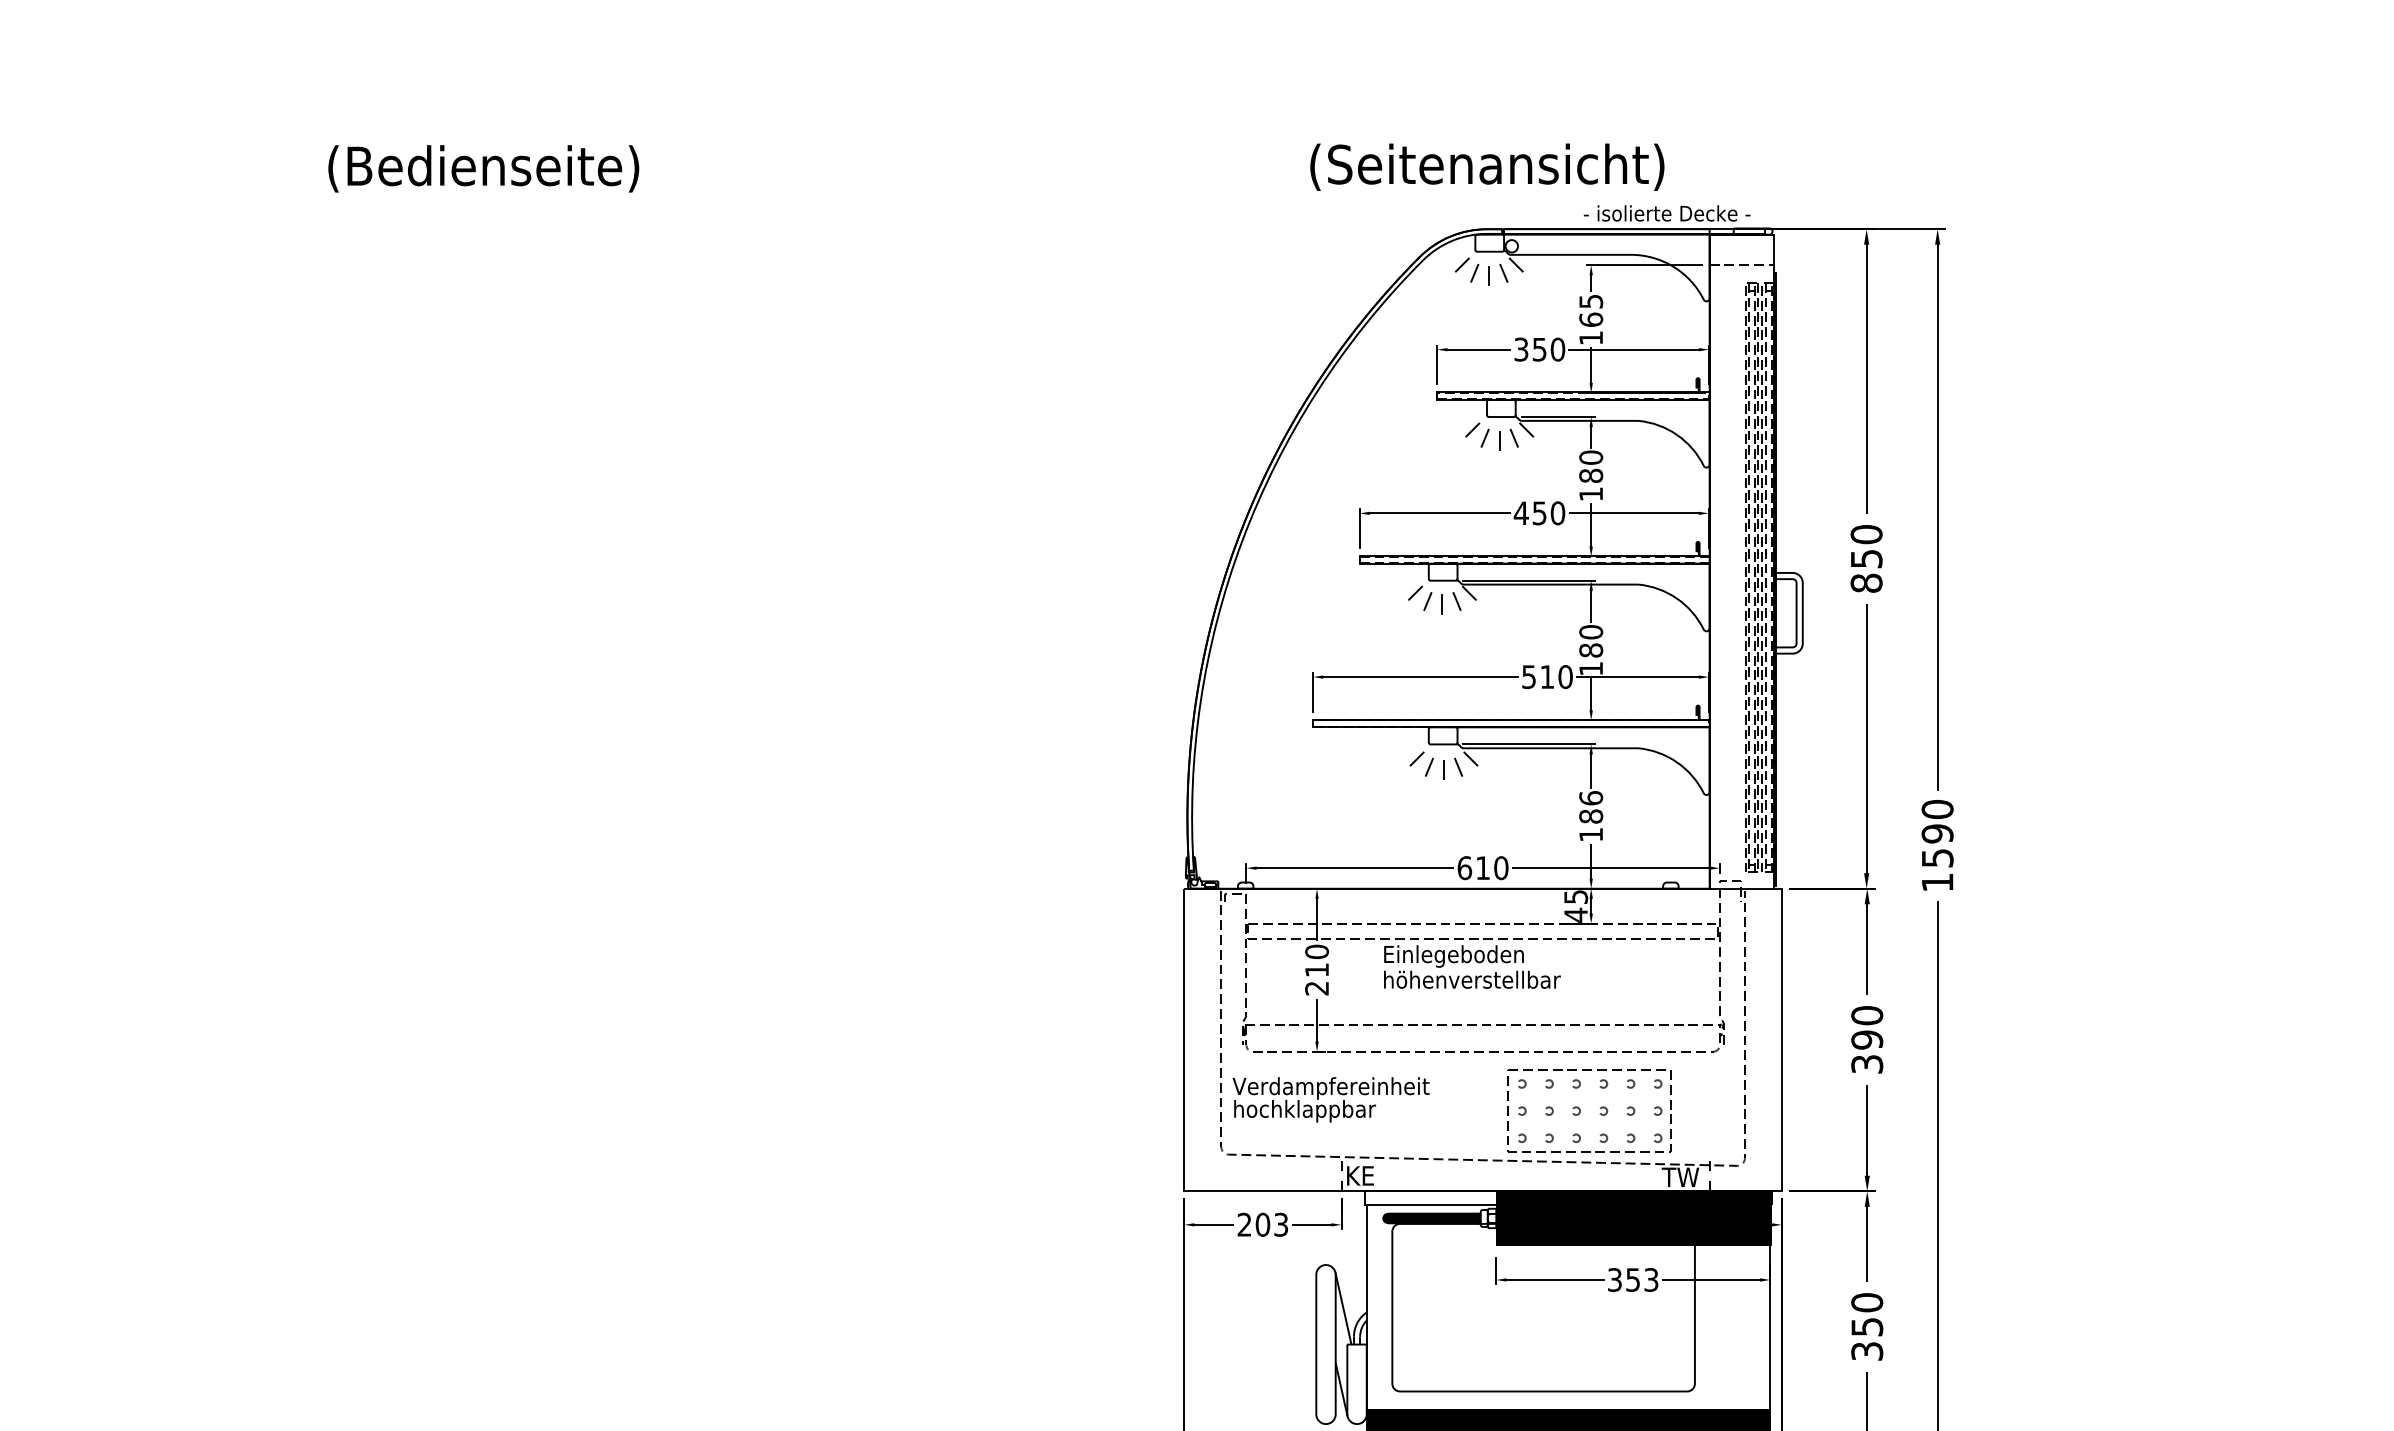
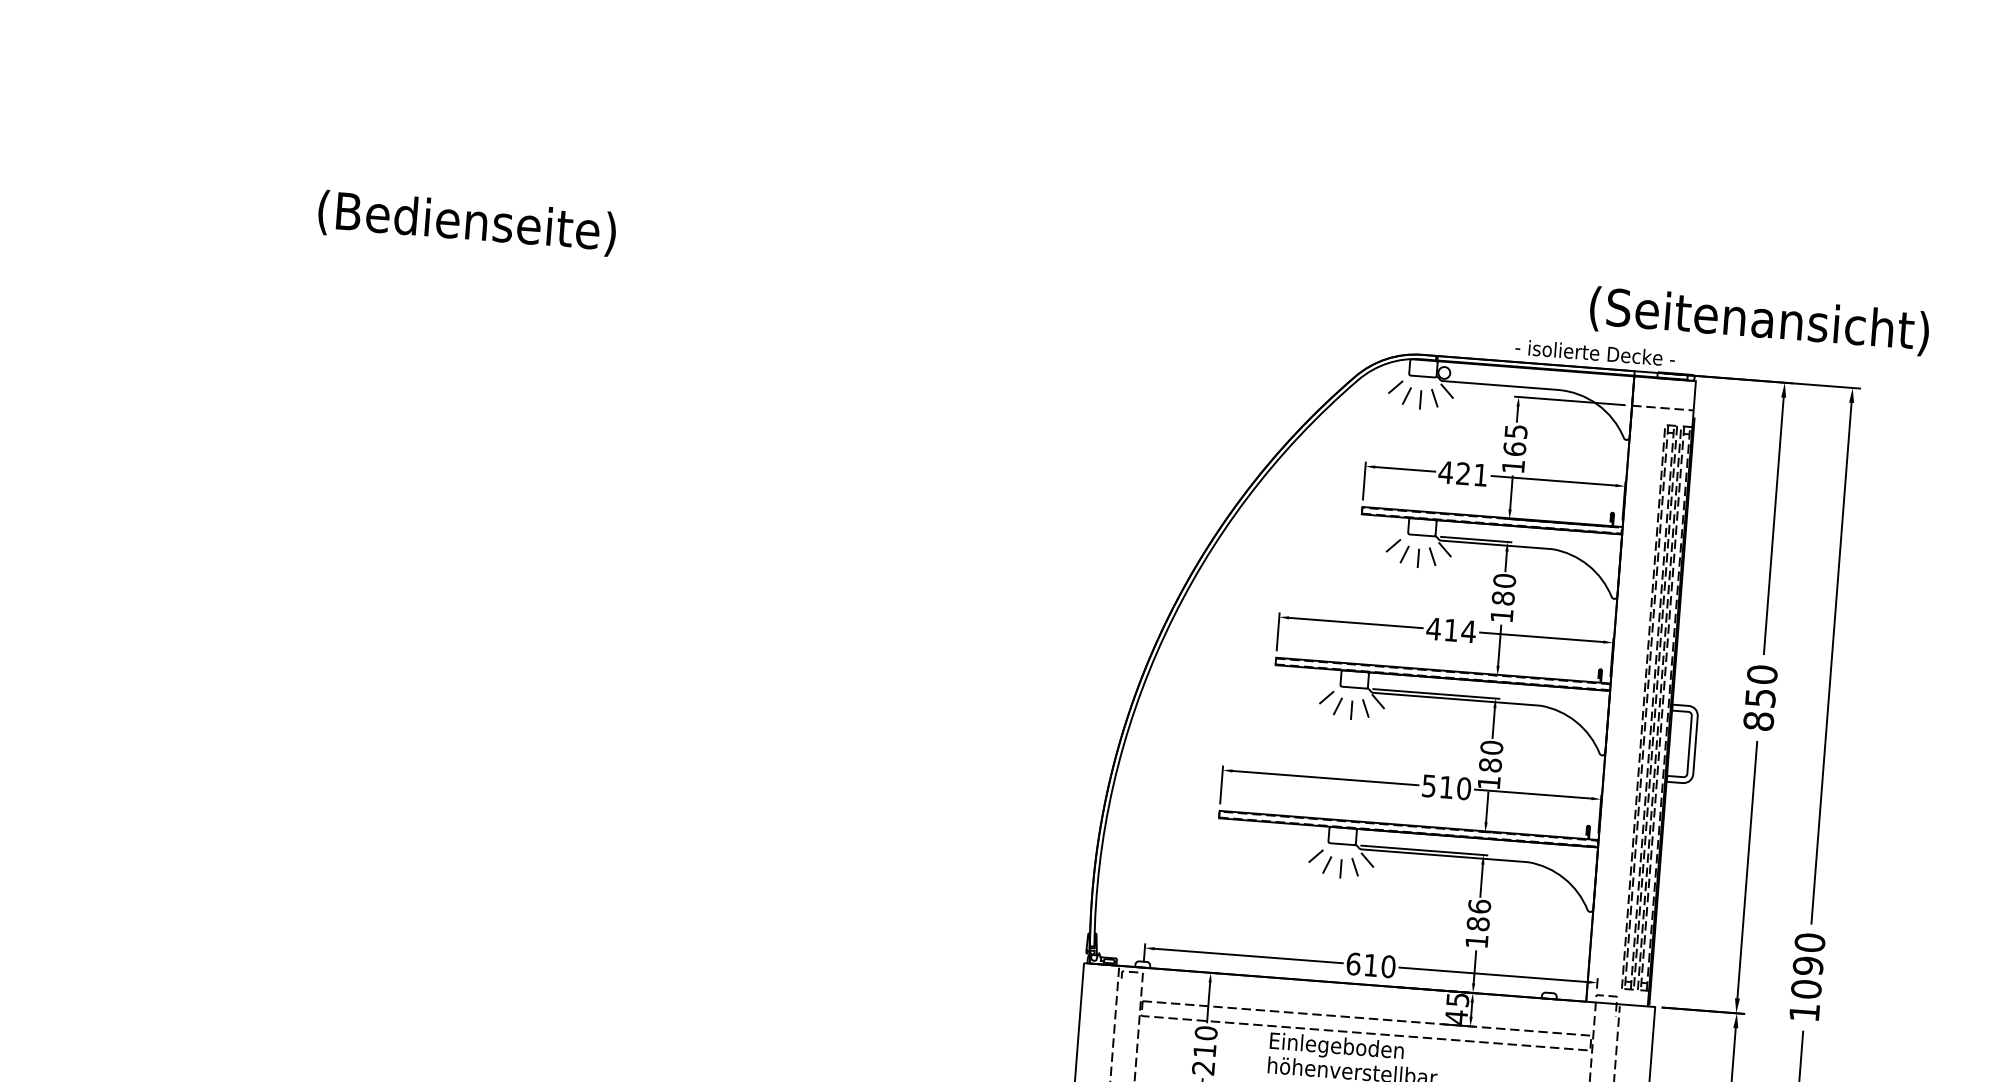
text: (1487, 166) -> (1759, 320), moved
text: (1539, 349) -> (1463, 473), 350 -> 421
text: (1548, 513) -> (1459, 631), 450 -> 414
text: (1937, 857) -> (1806, 988), 1590 -> 1090

